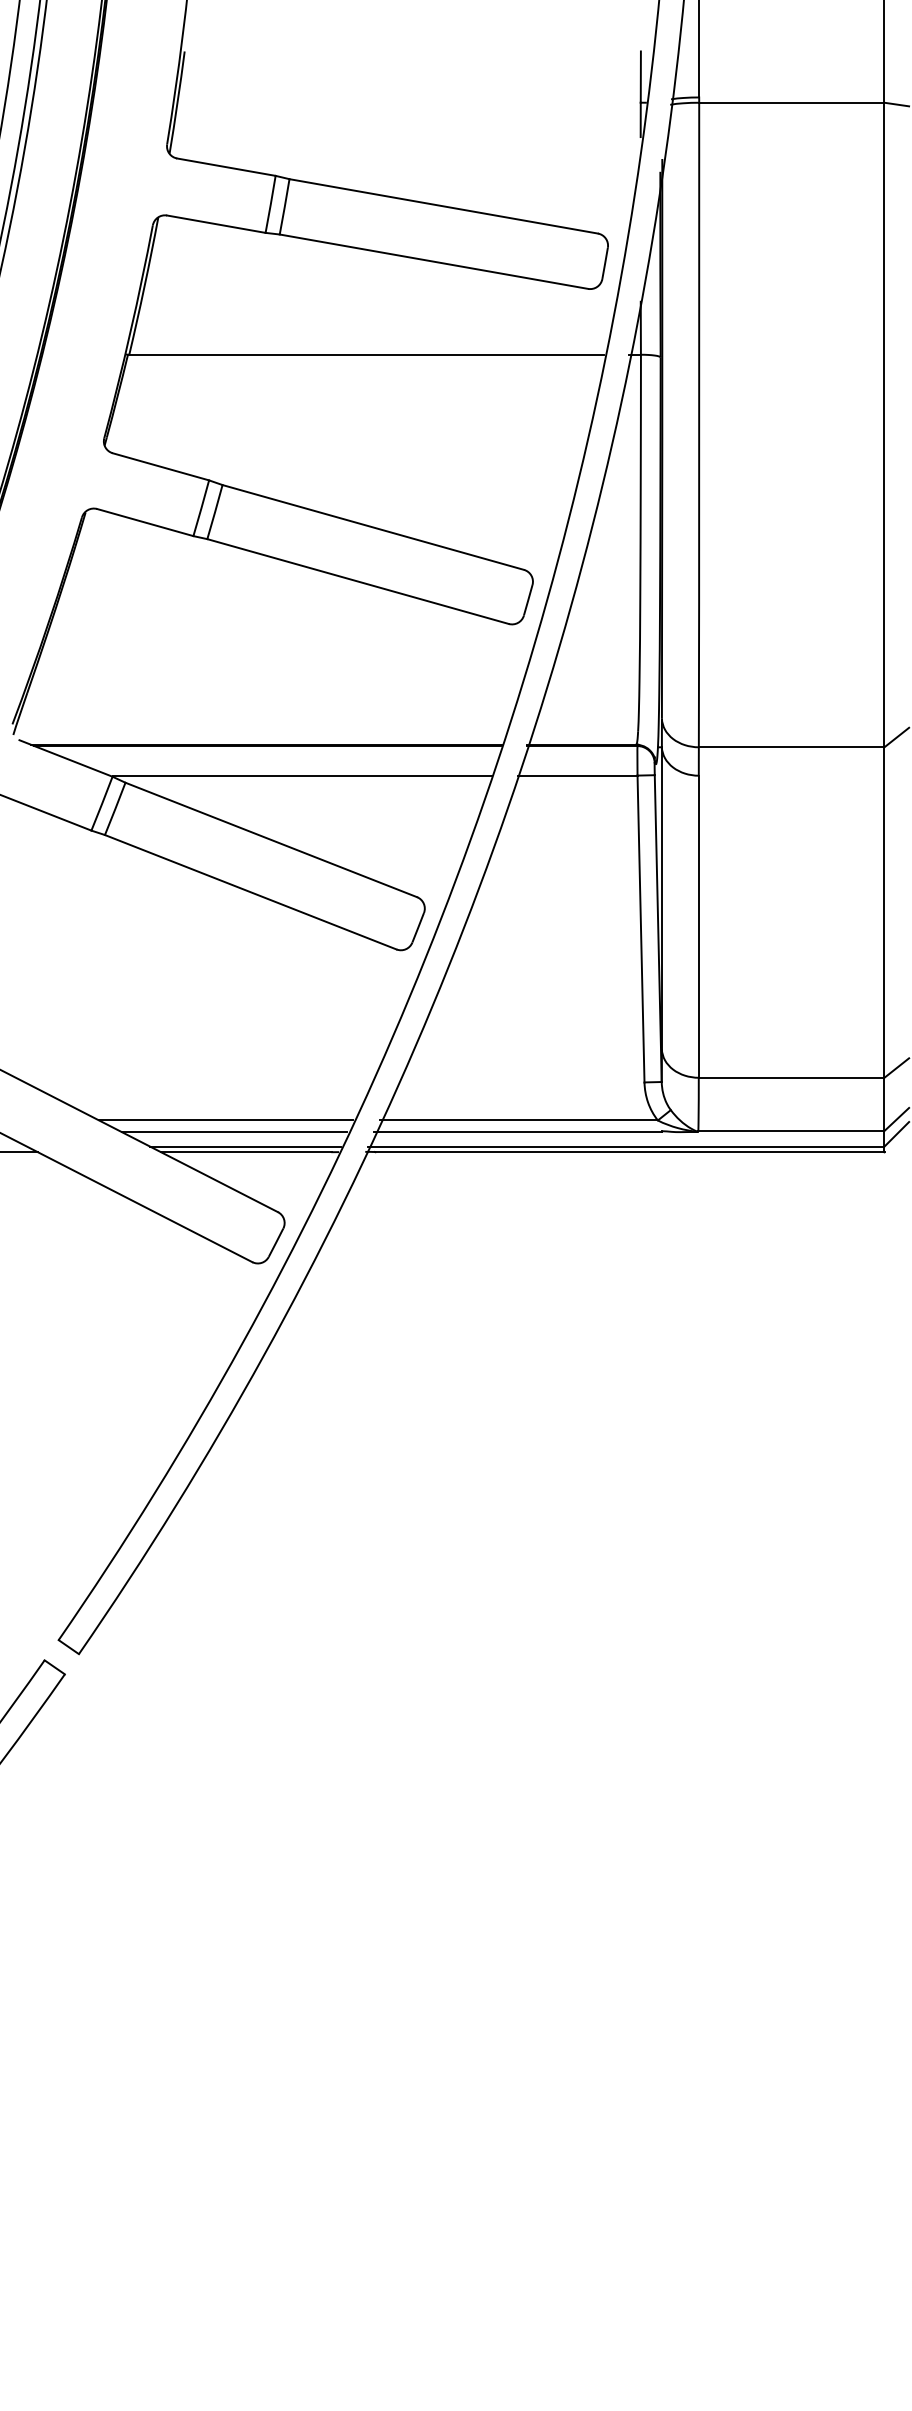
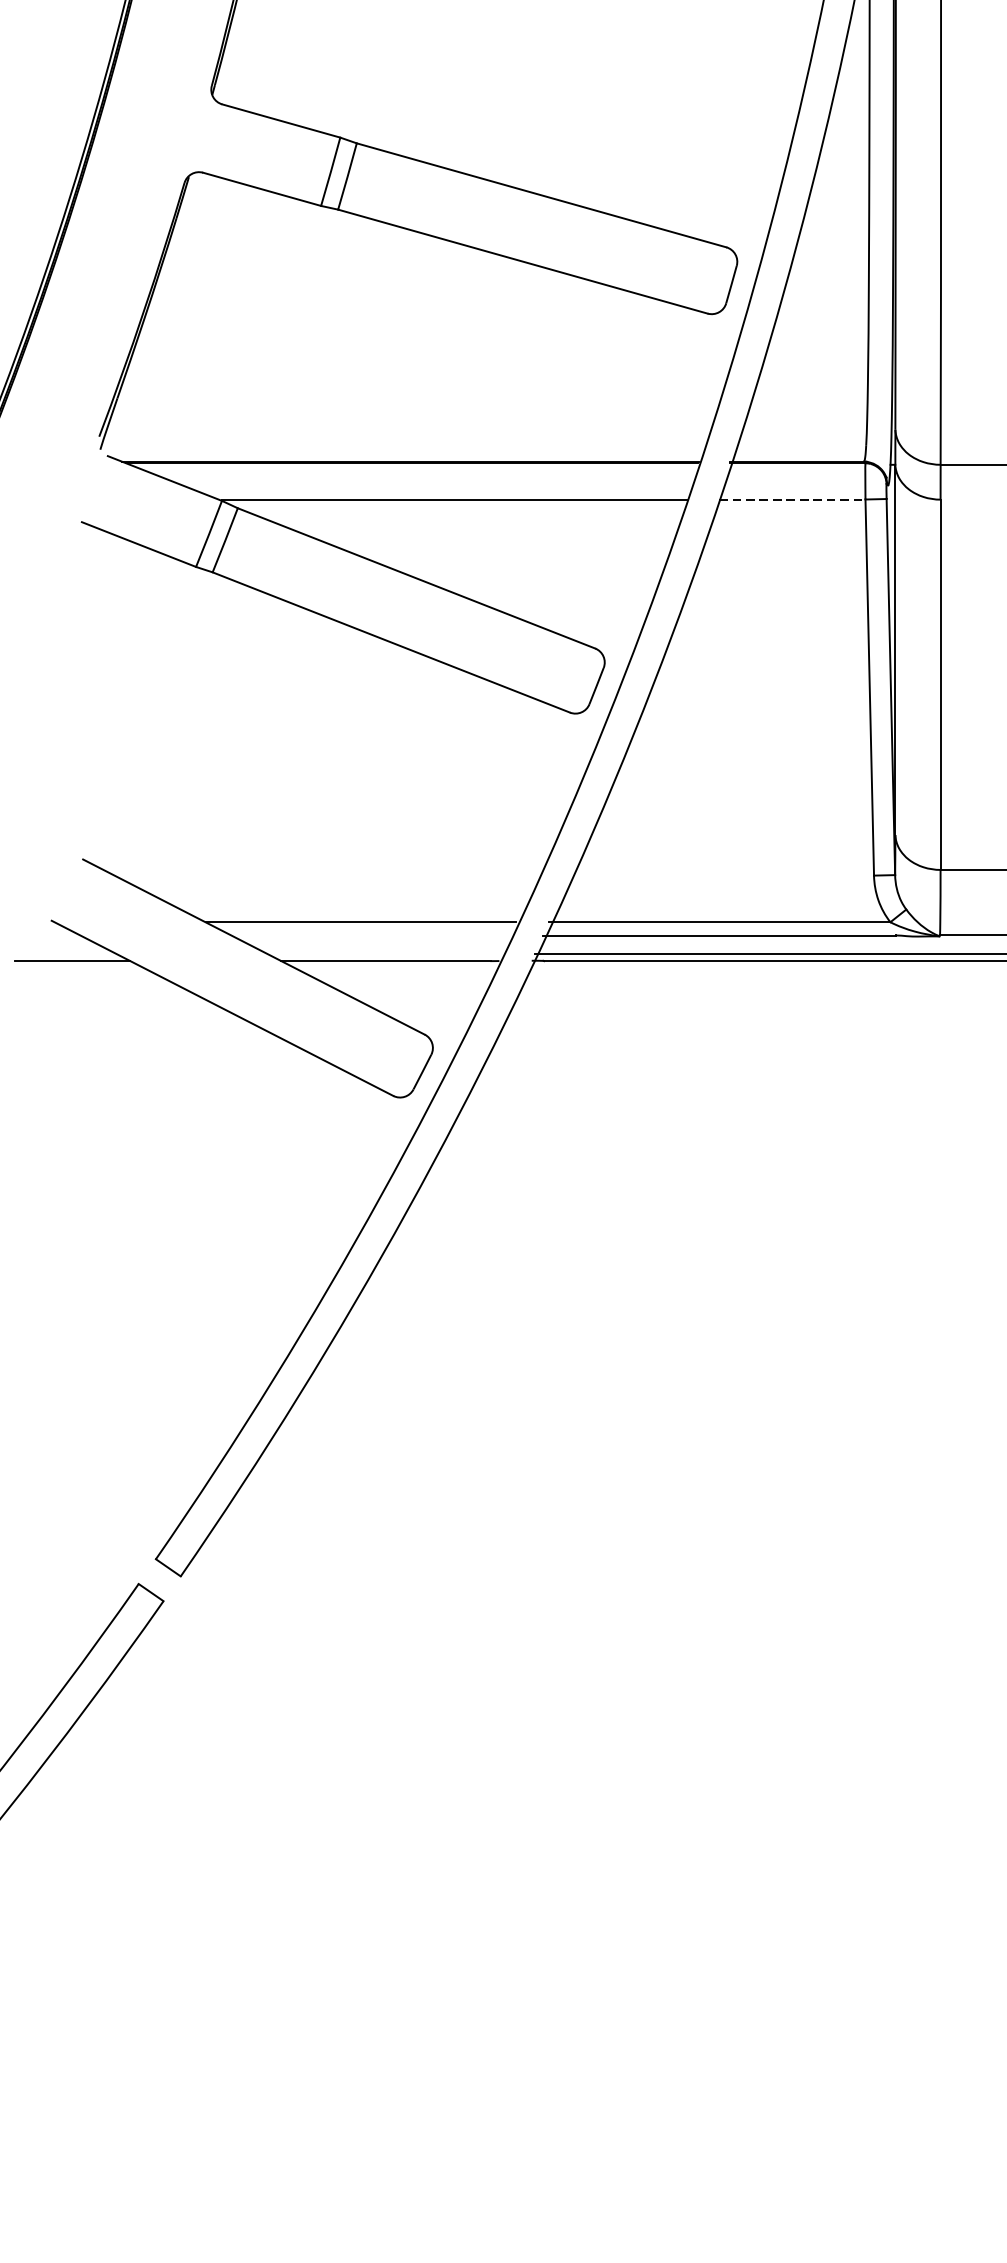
line: (577, 775) -> (791, 499), solid -> dashed
line: (234, 1132) -> (371, 936), removed
line: (245, 1146) -> (384, 954), removed

